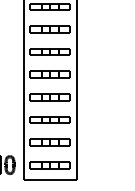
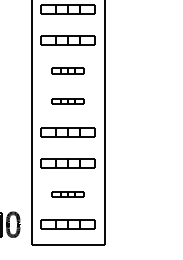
part: (49, 51) -> (67, 70), size x0.6
part: (49, 74) -> (67, 101), size x0.6
part: (49, 142) -> (67, 194), size x0.6

